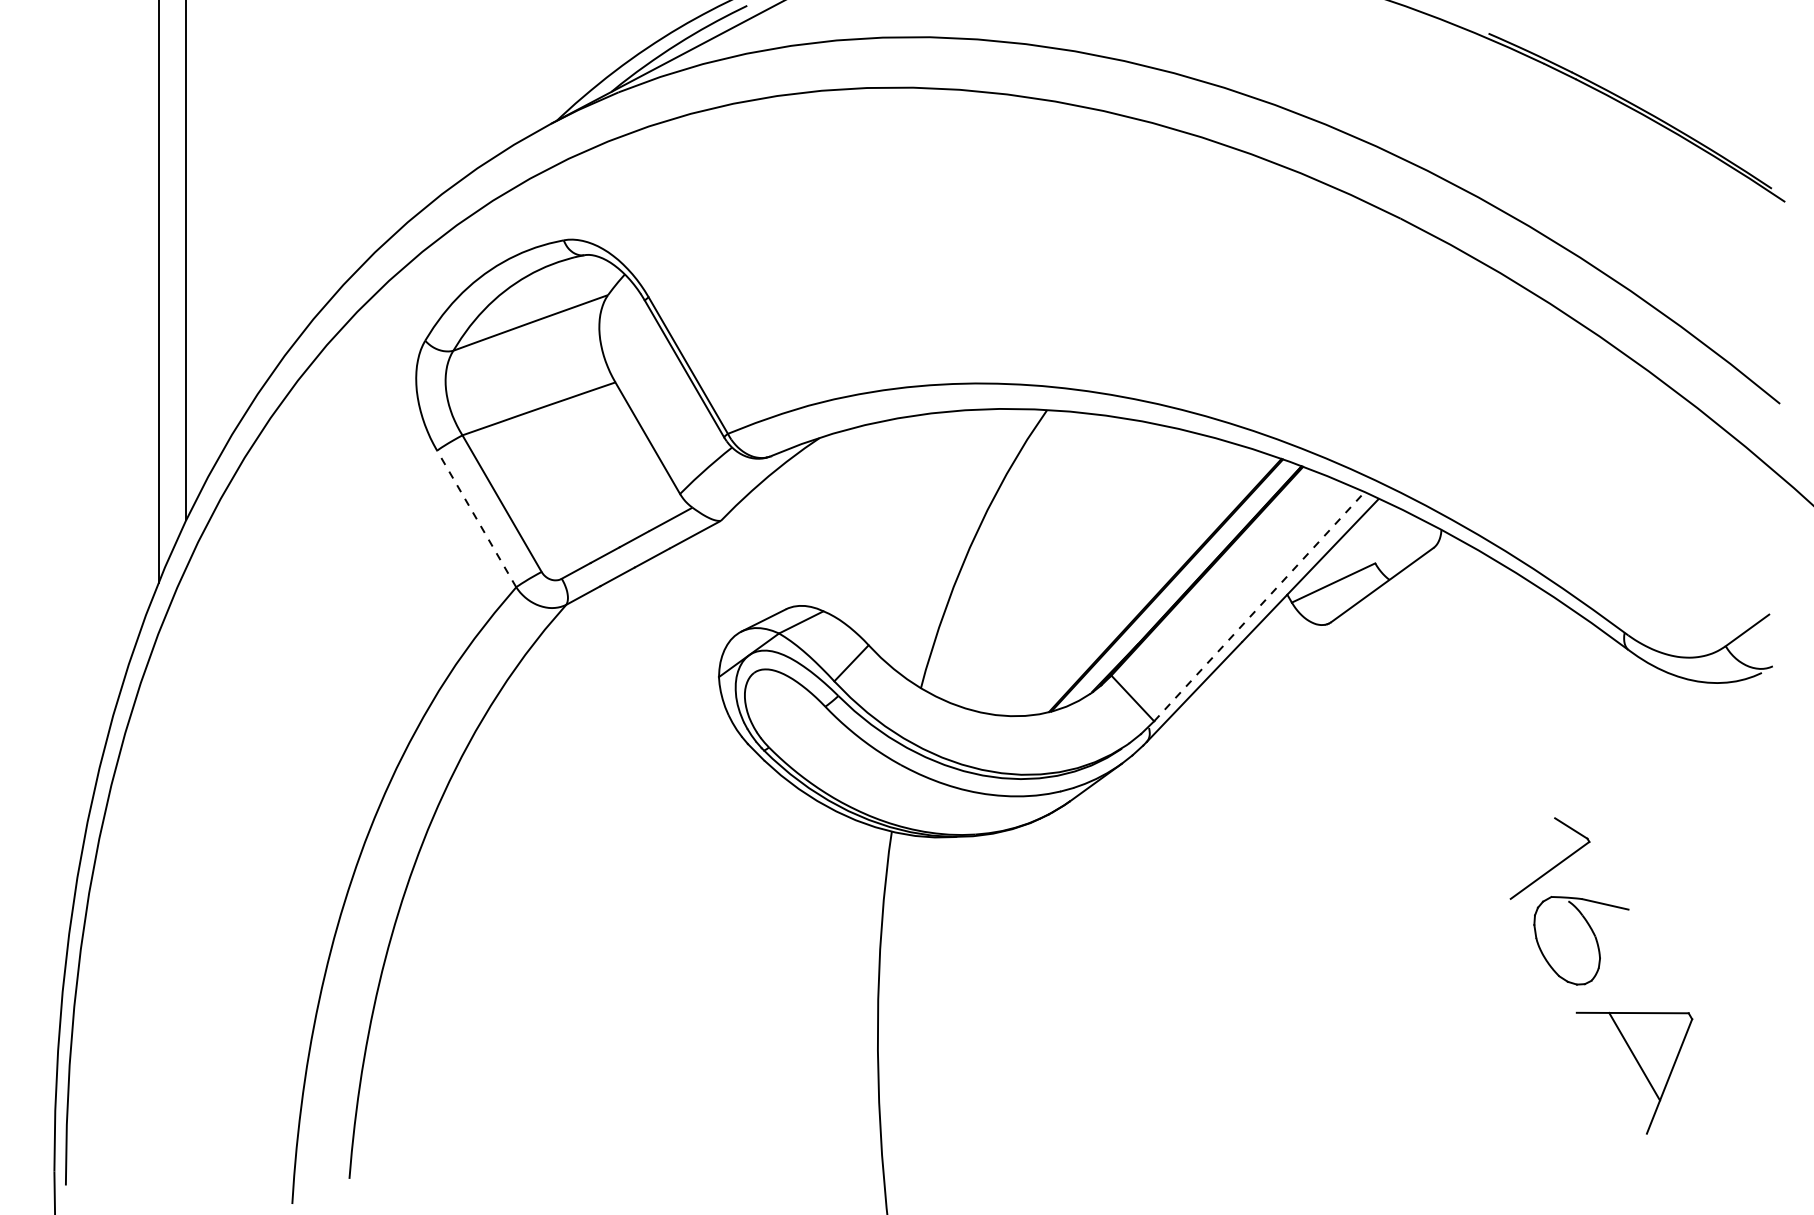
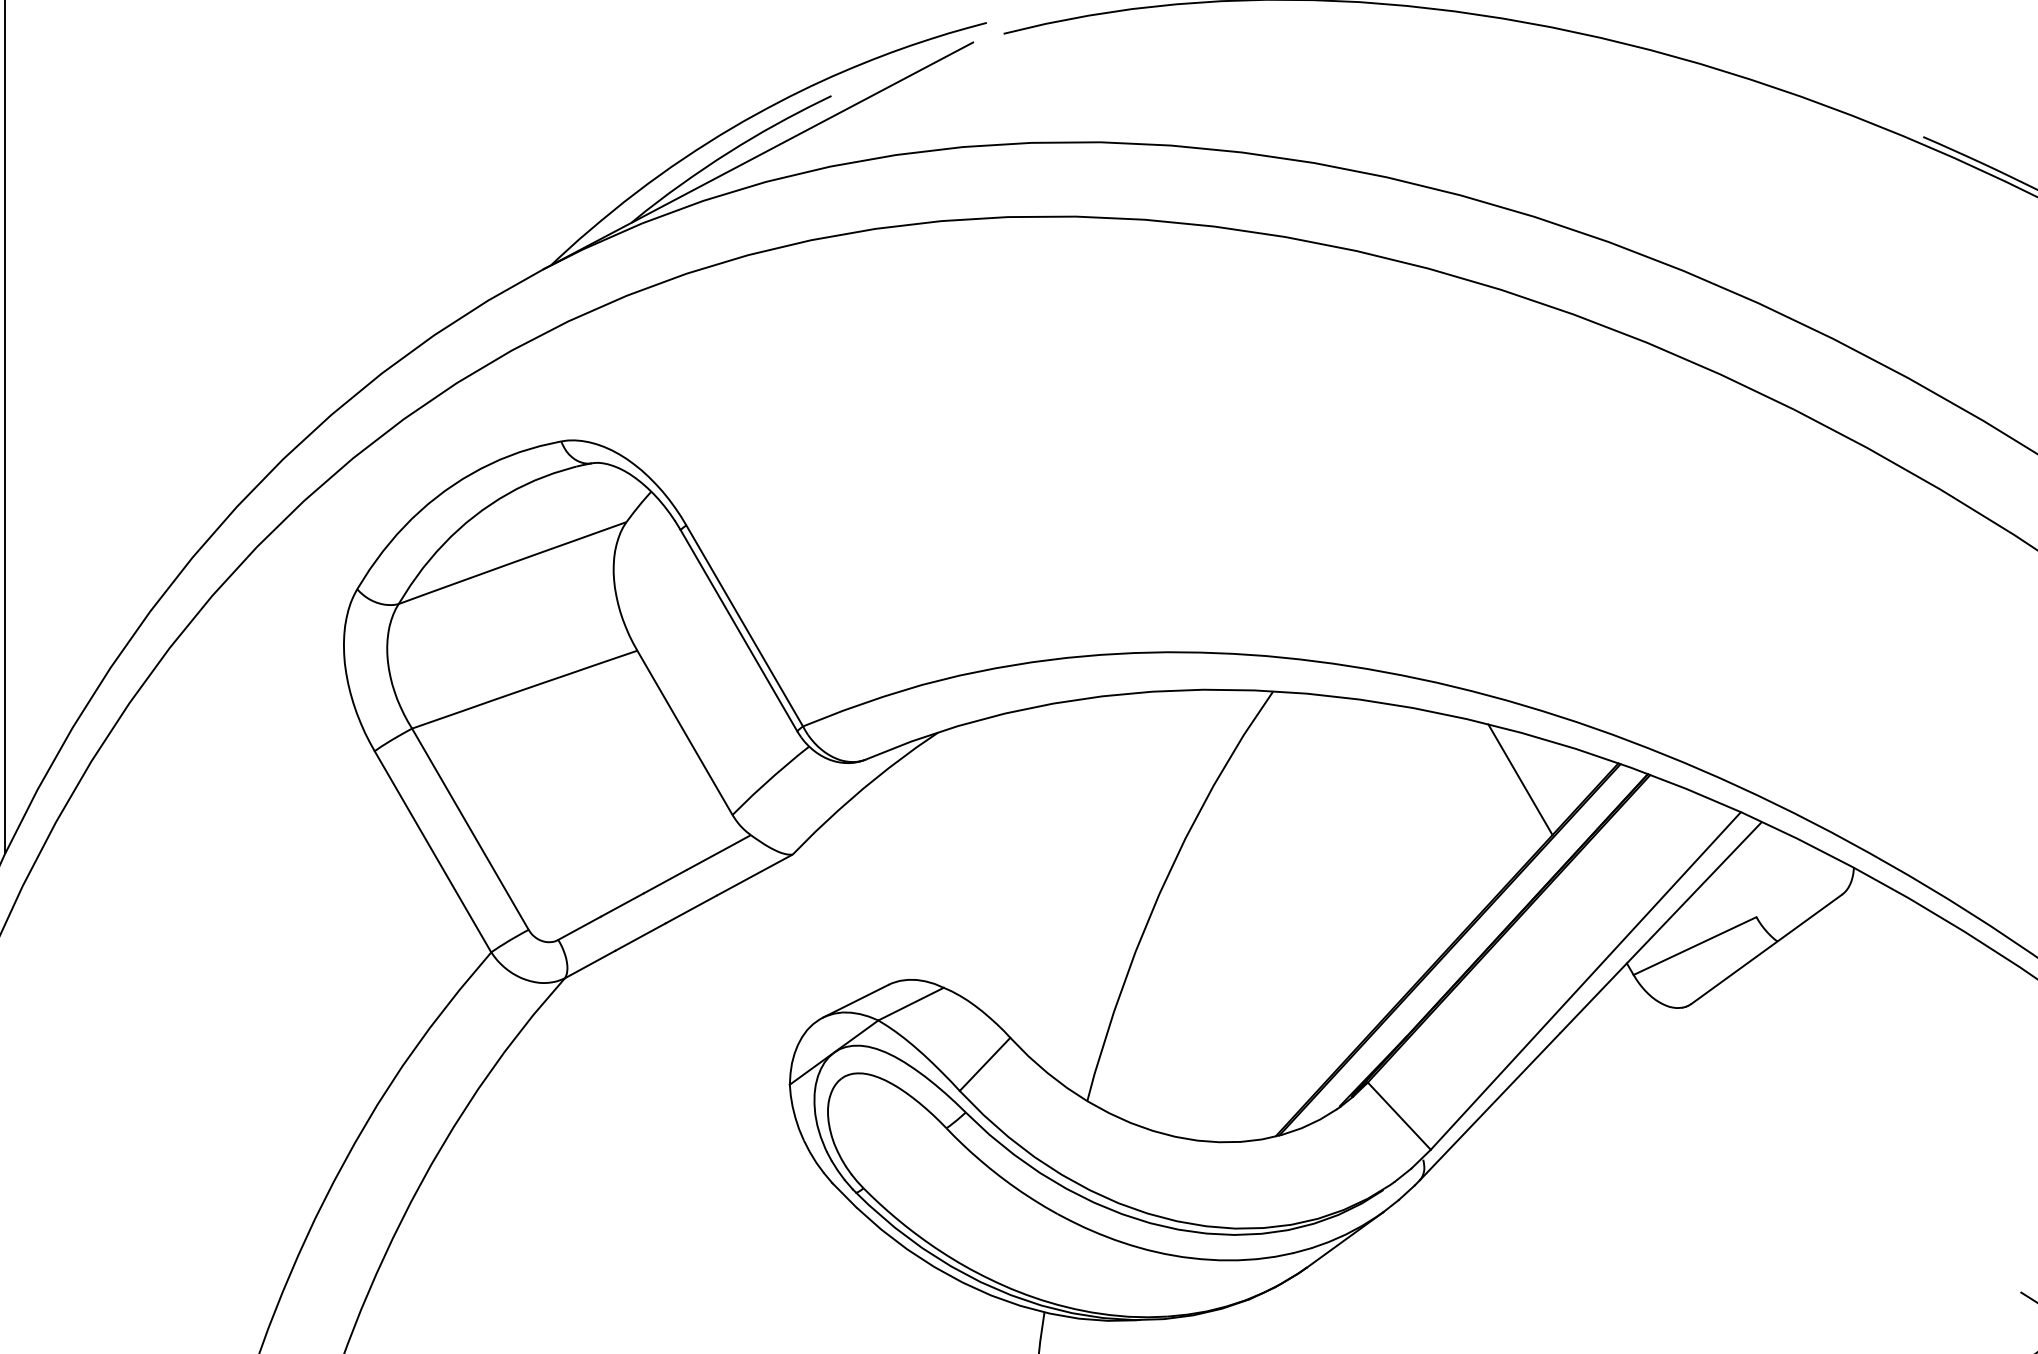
line: (1214, 469) -> (1519, 778), added
line: (476, 518) -> (432, 851), dashed -> solid
line: (1259, 606) -> (1585, 980), dashed -> solid

